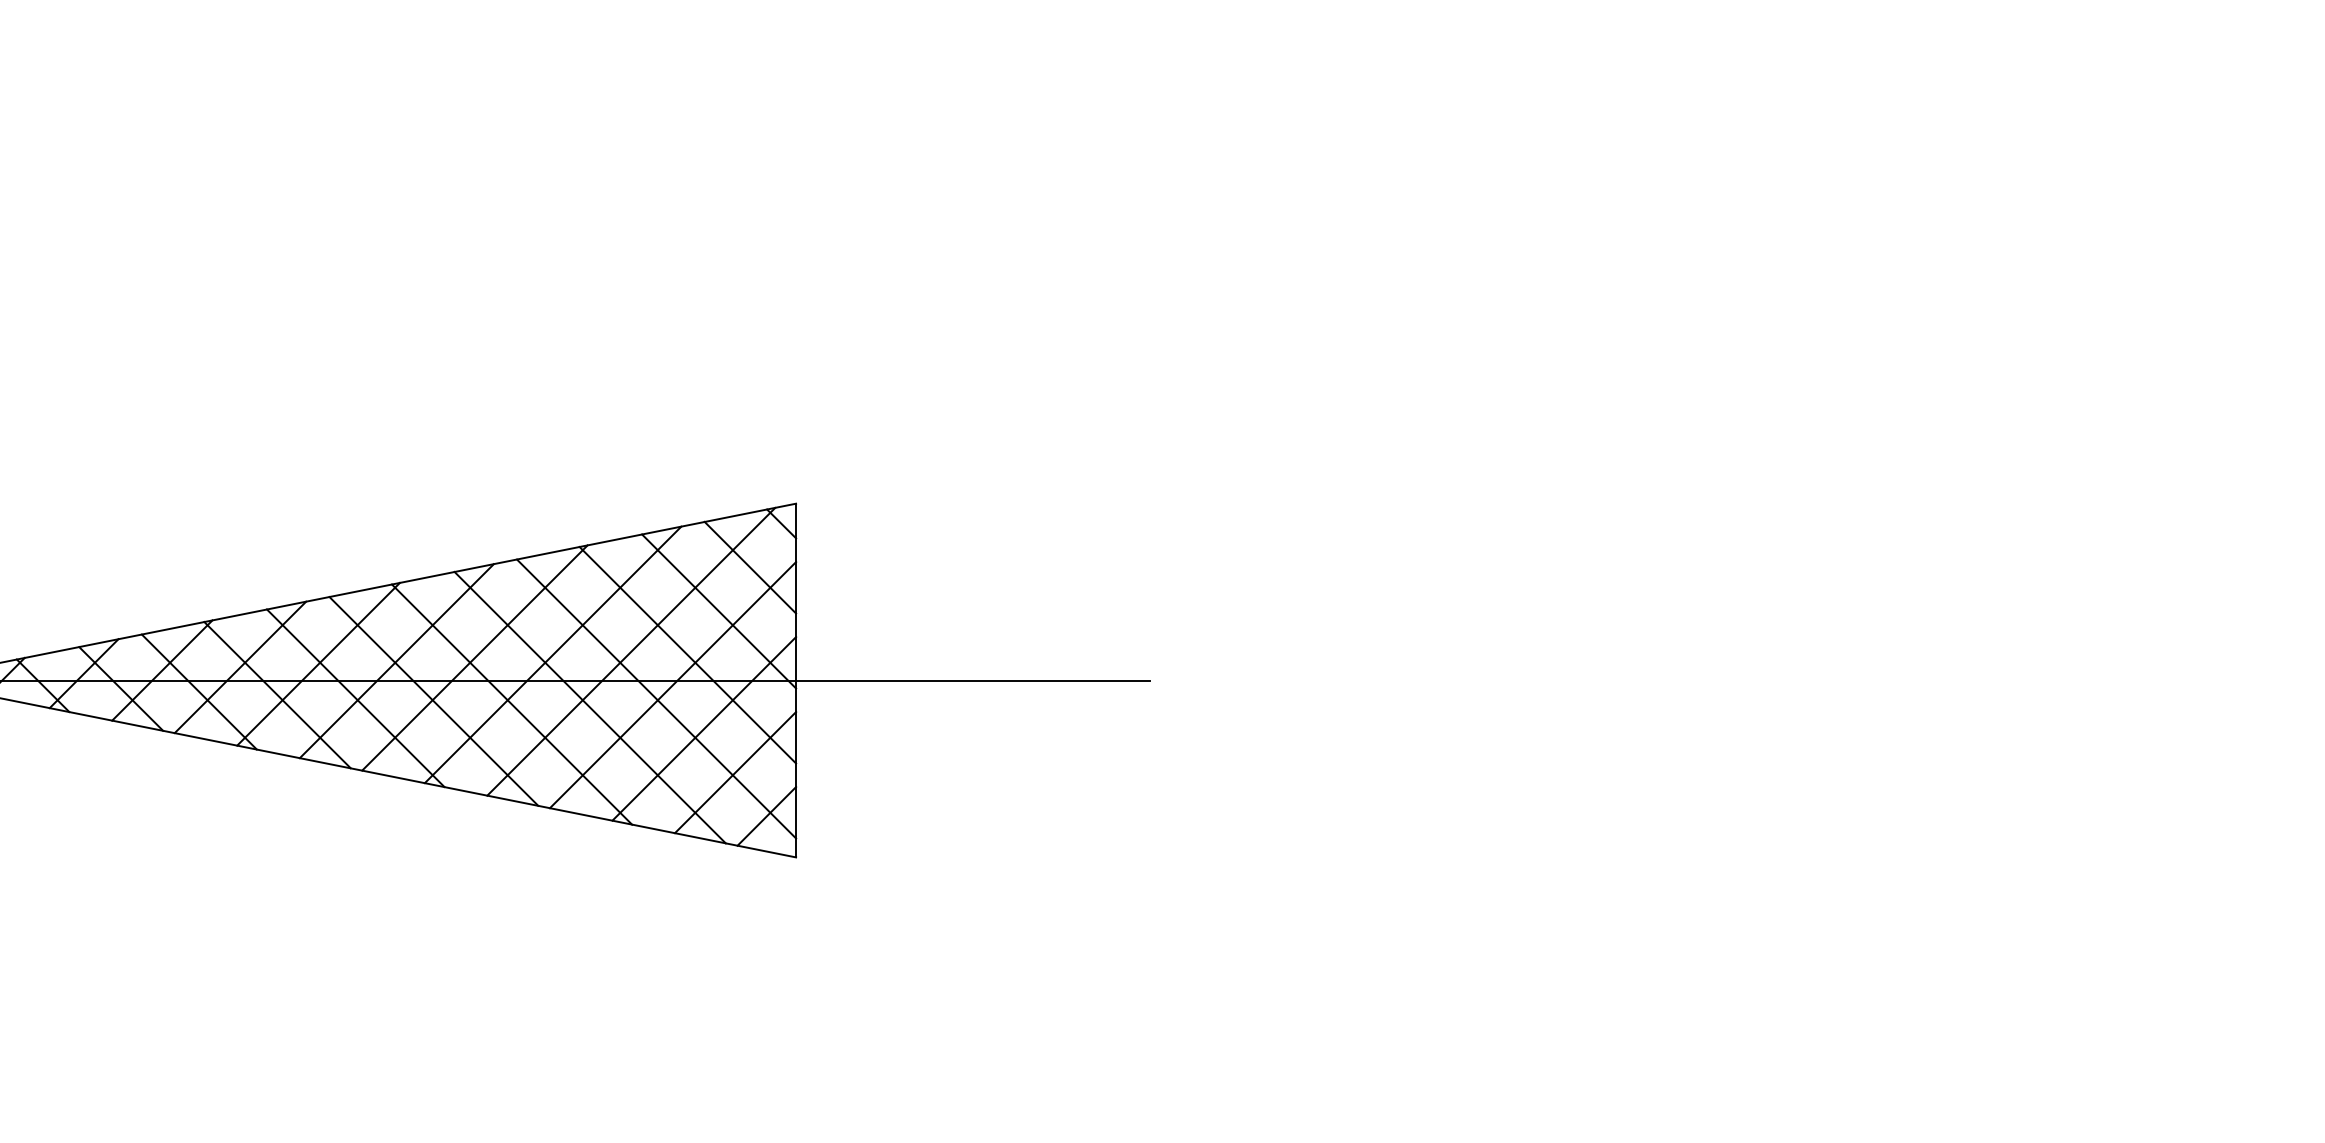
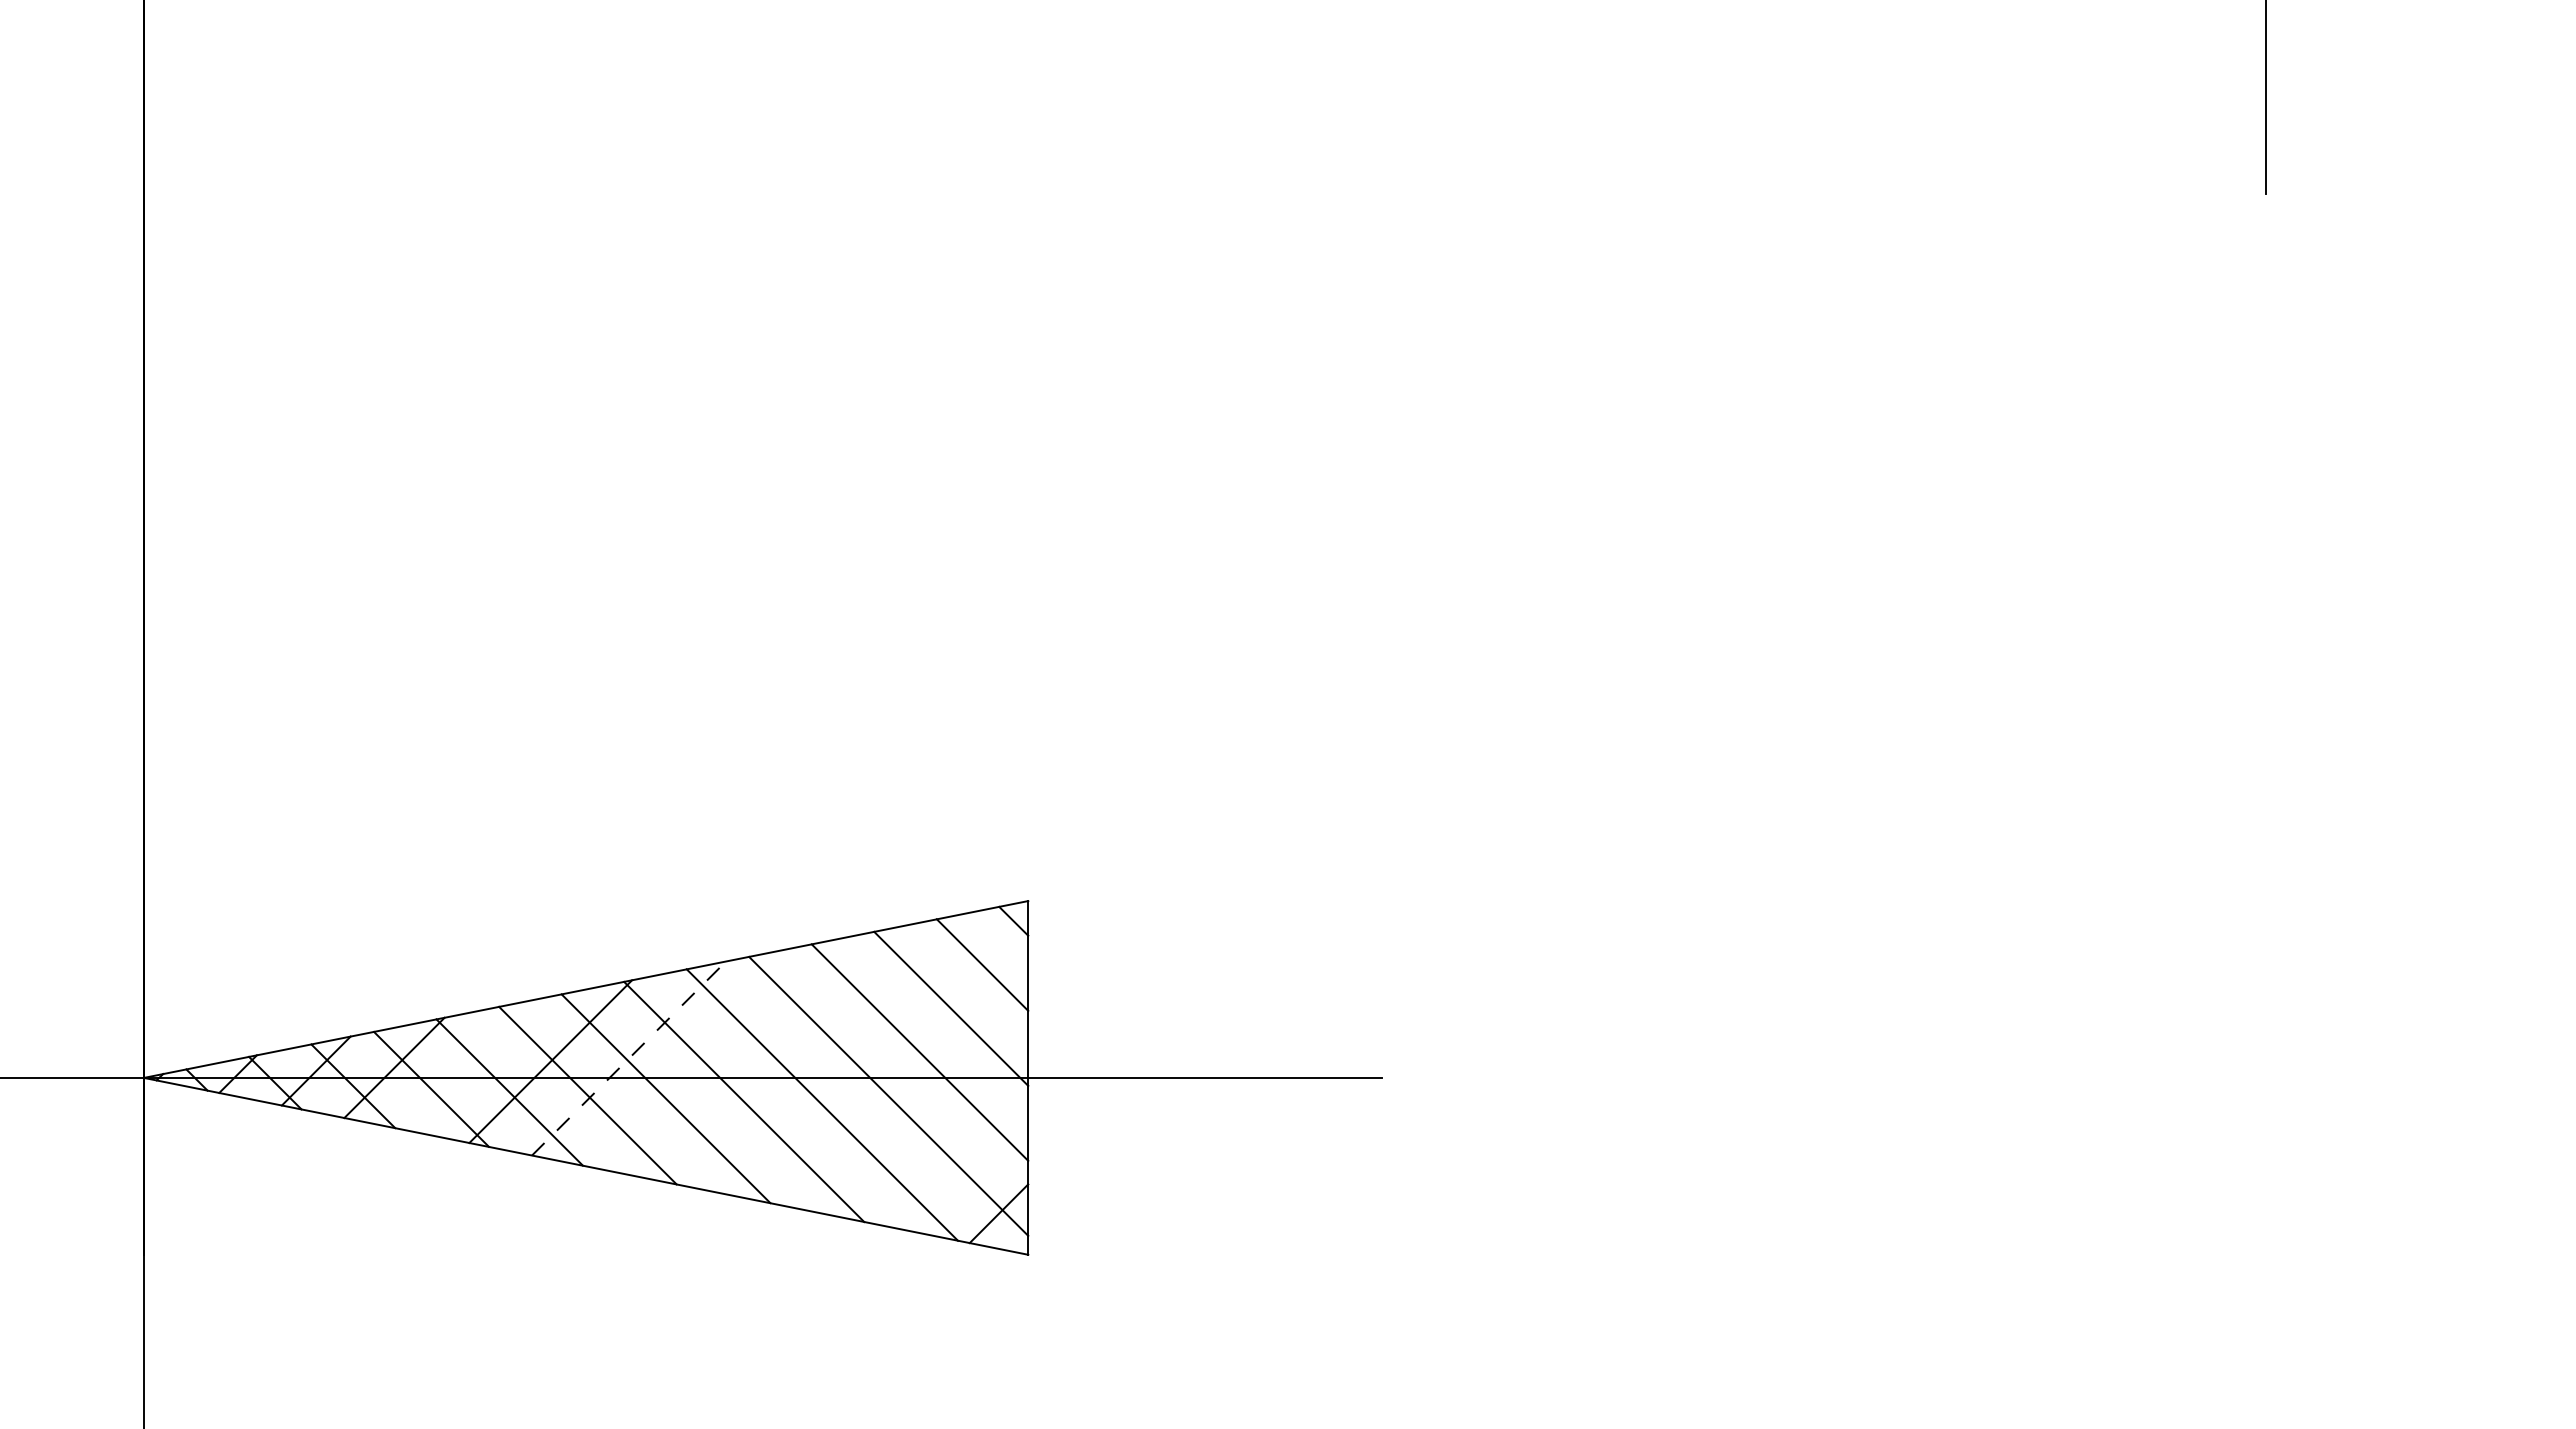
line: (631, 652) -> (863, 1049), removed
line: (553, 655) -> (785, 1052), removed
line: (474, 657) -> (706, 1054), removed
line: (397, 661) -> (629, 1058), solid -> dashed
line: (240, 667) -> (472, 1064), removed
line: (673, 685) -> (905, 1082), removed
line: (704, 729) -> (936, 1126), removed
line: (735, 772) -> (967, 1169), removed

